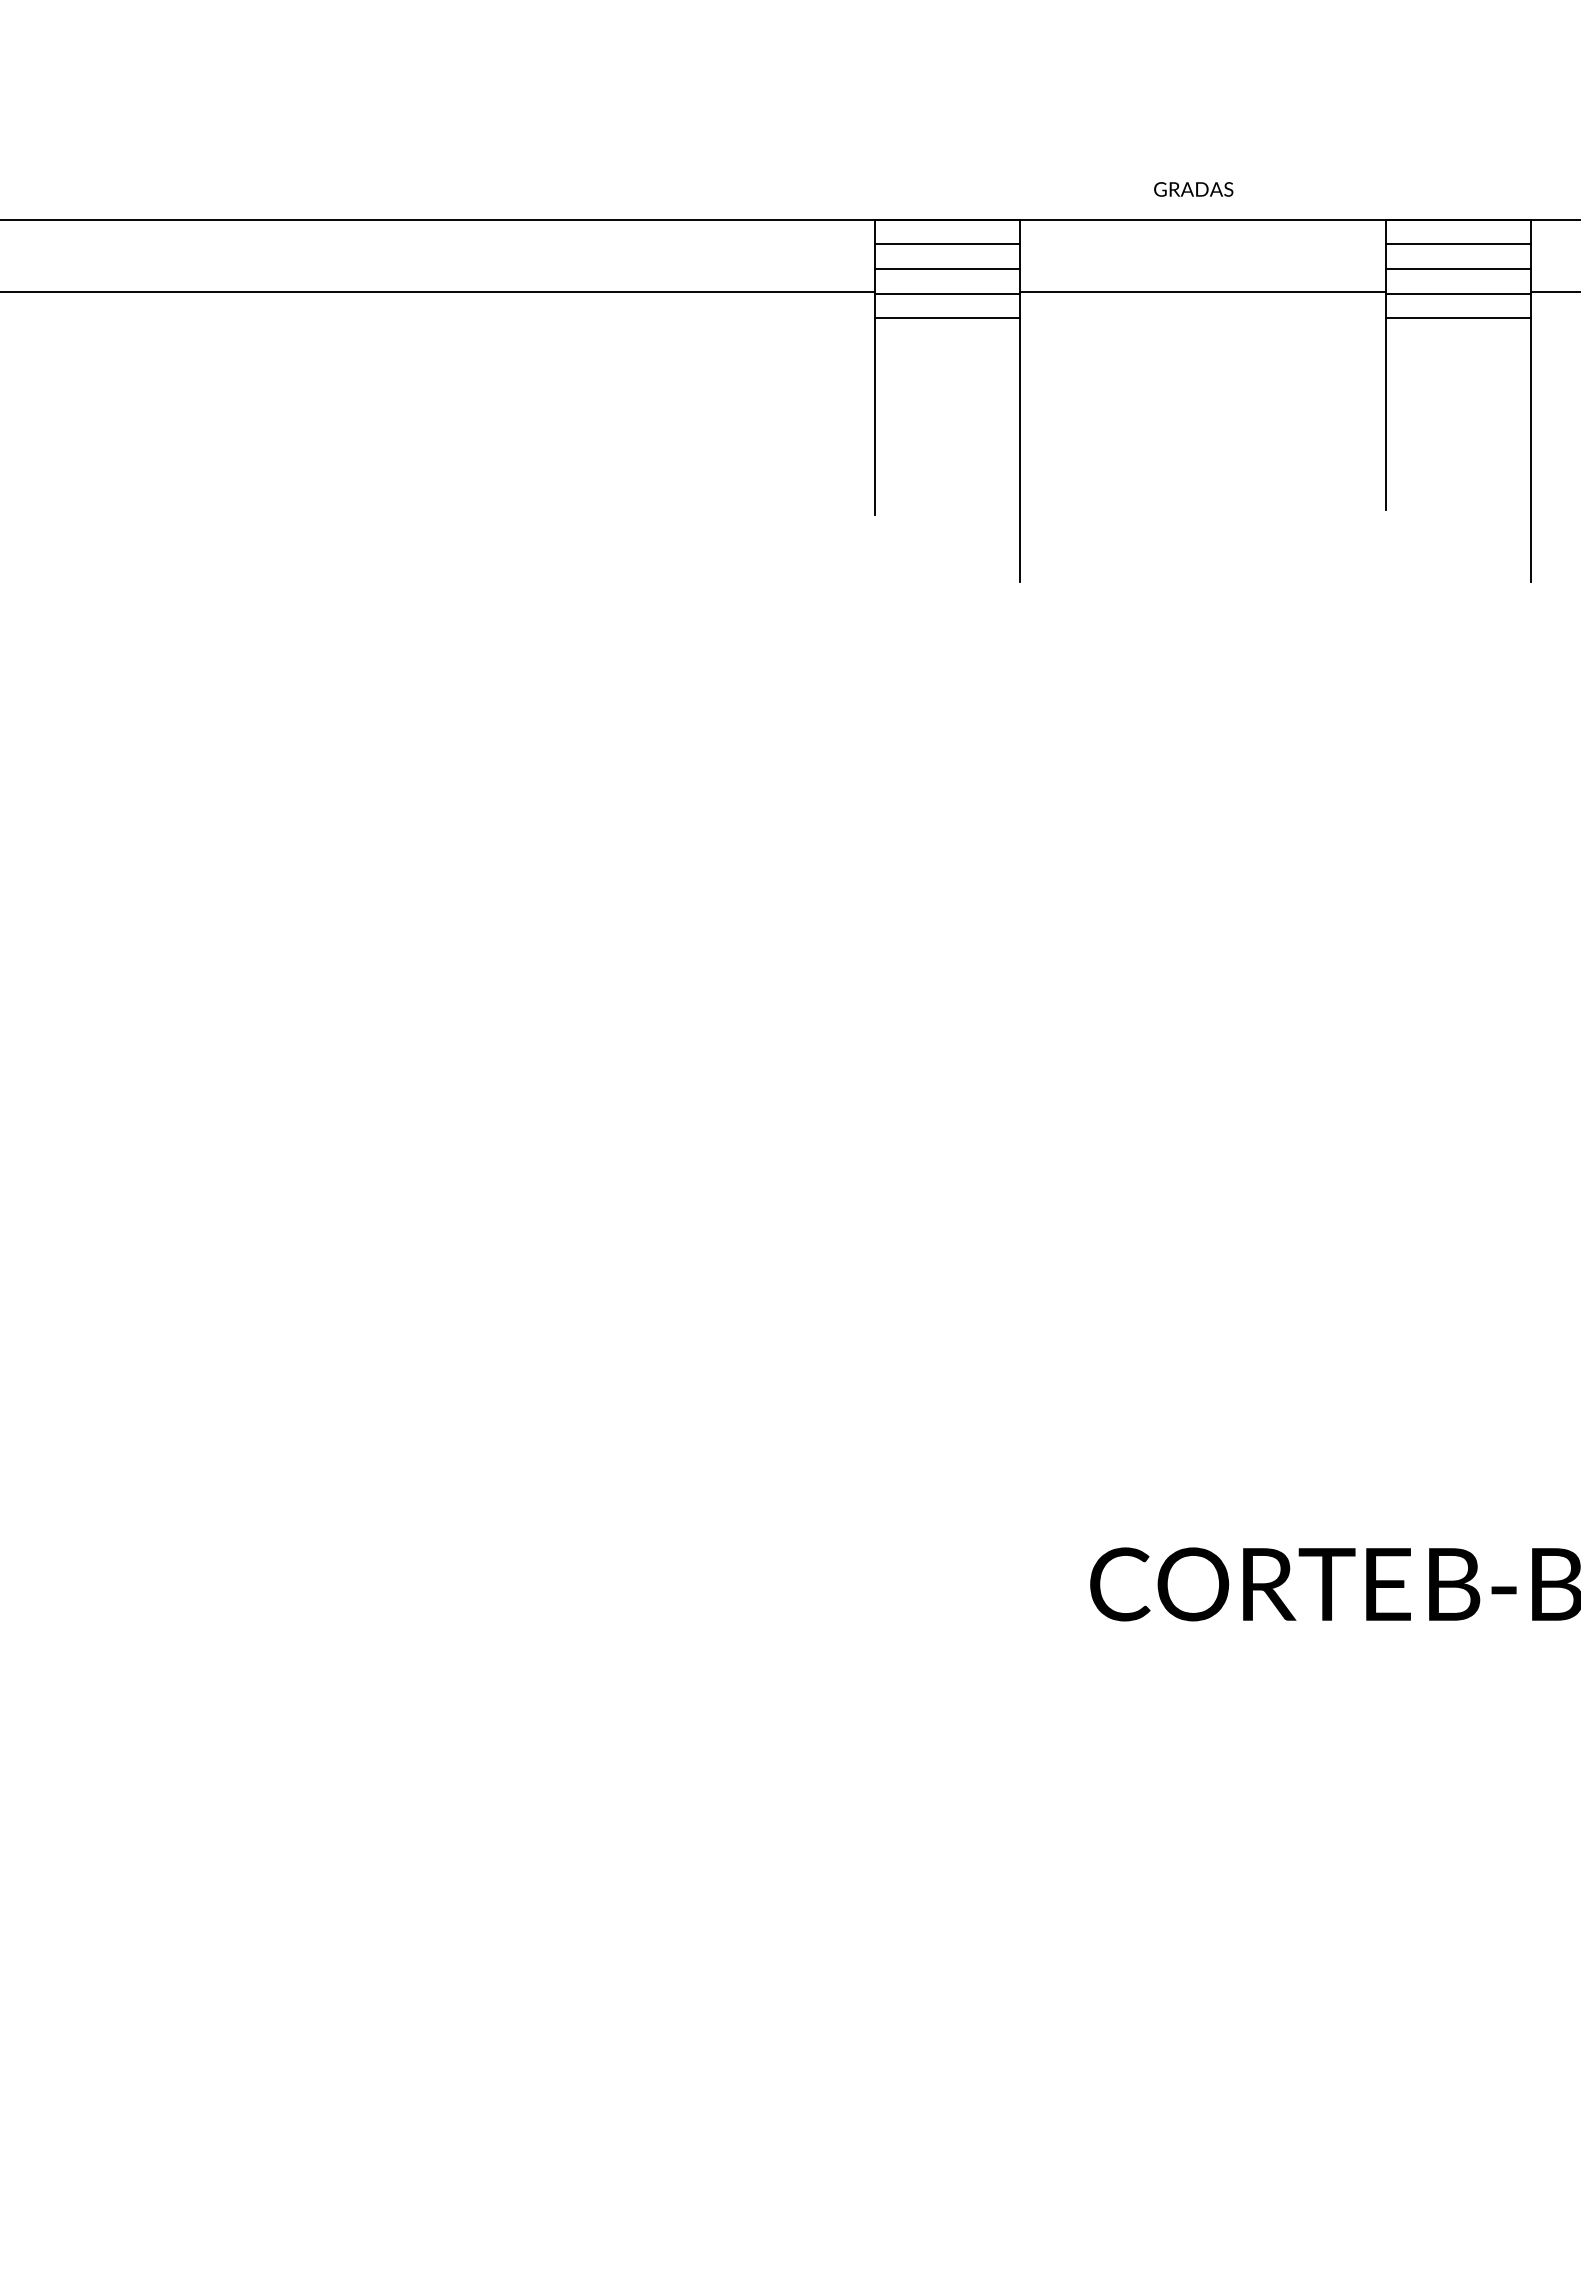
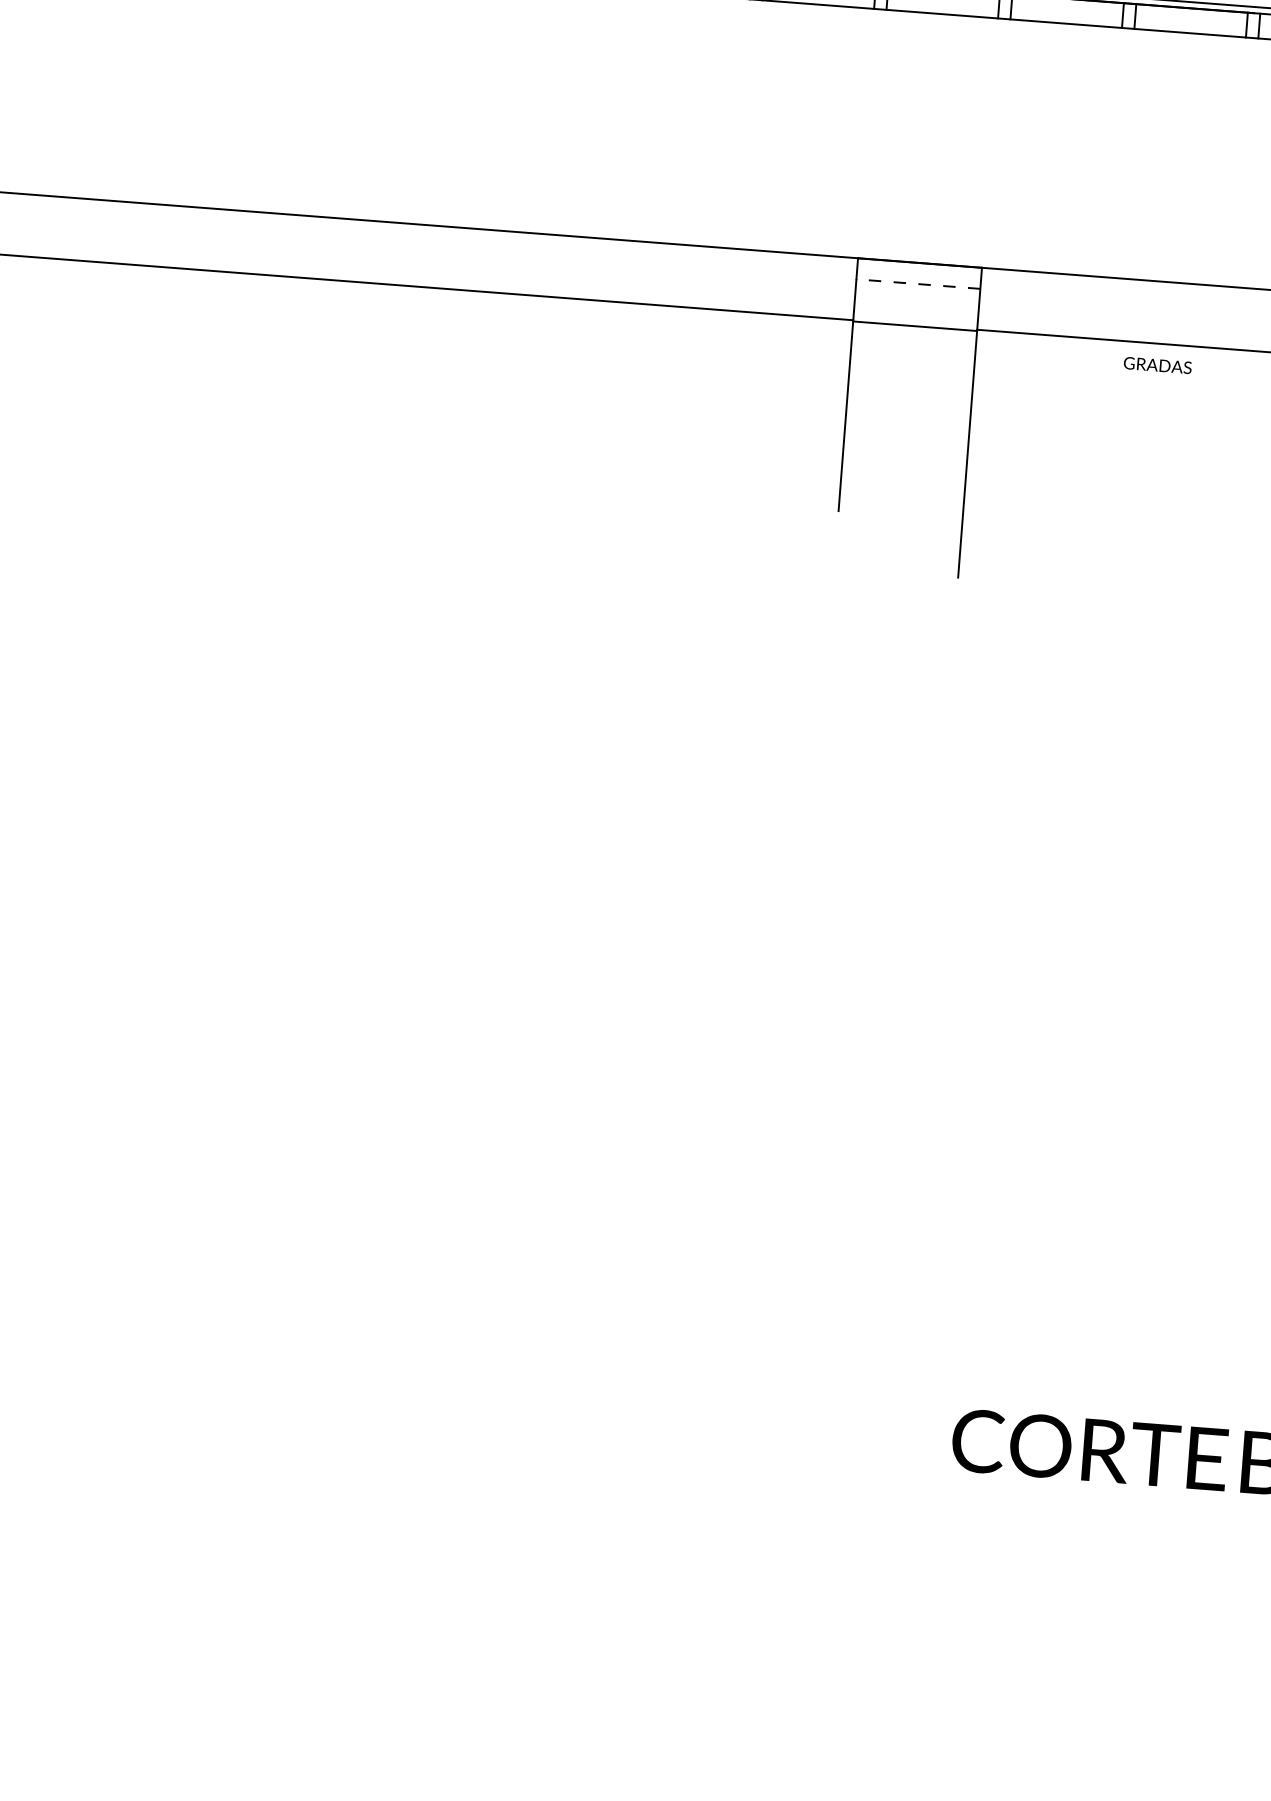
text: (1193, 189) -> (1157, 365), moved
line: (946, 244) -> (917, 284), solid -> dashed
line: (946, 268) -> (916, 304), removed
line: (946, 318) -> (913, 347), removed

